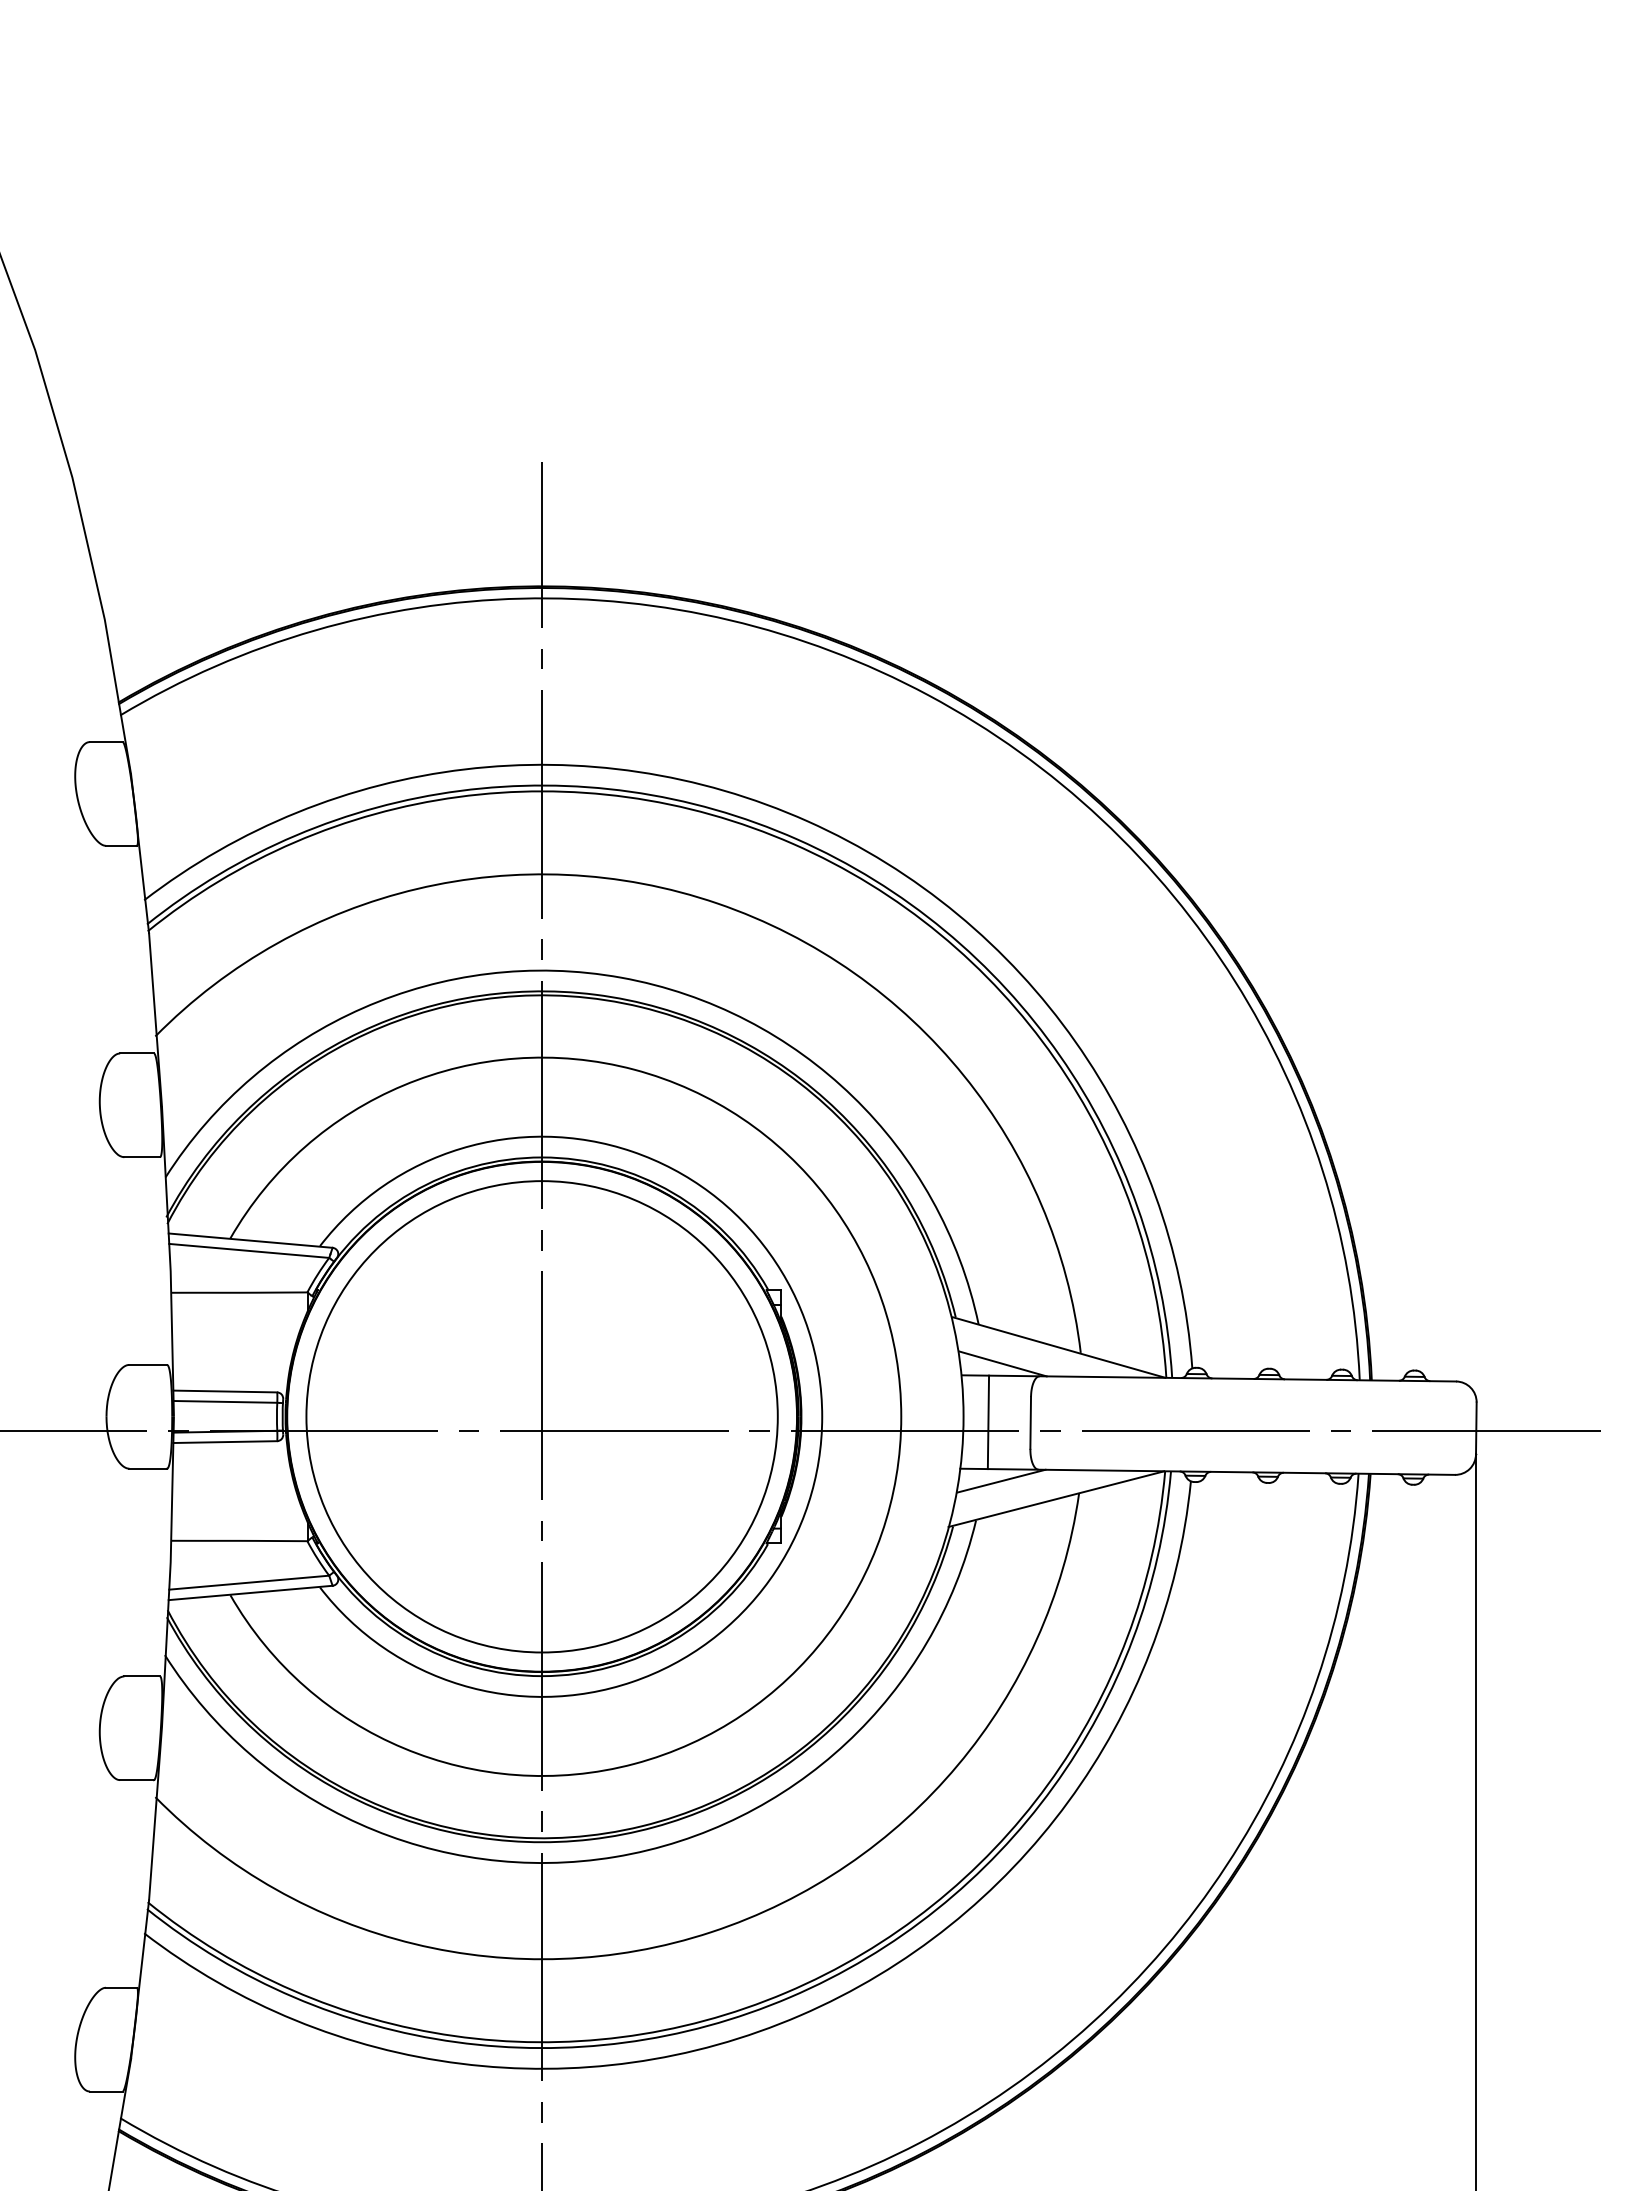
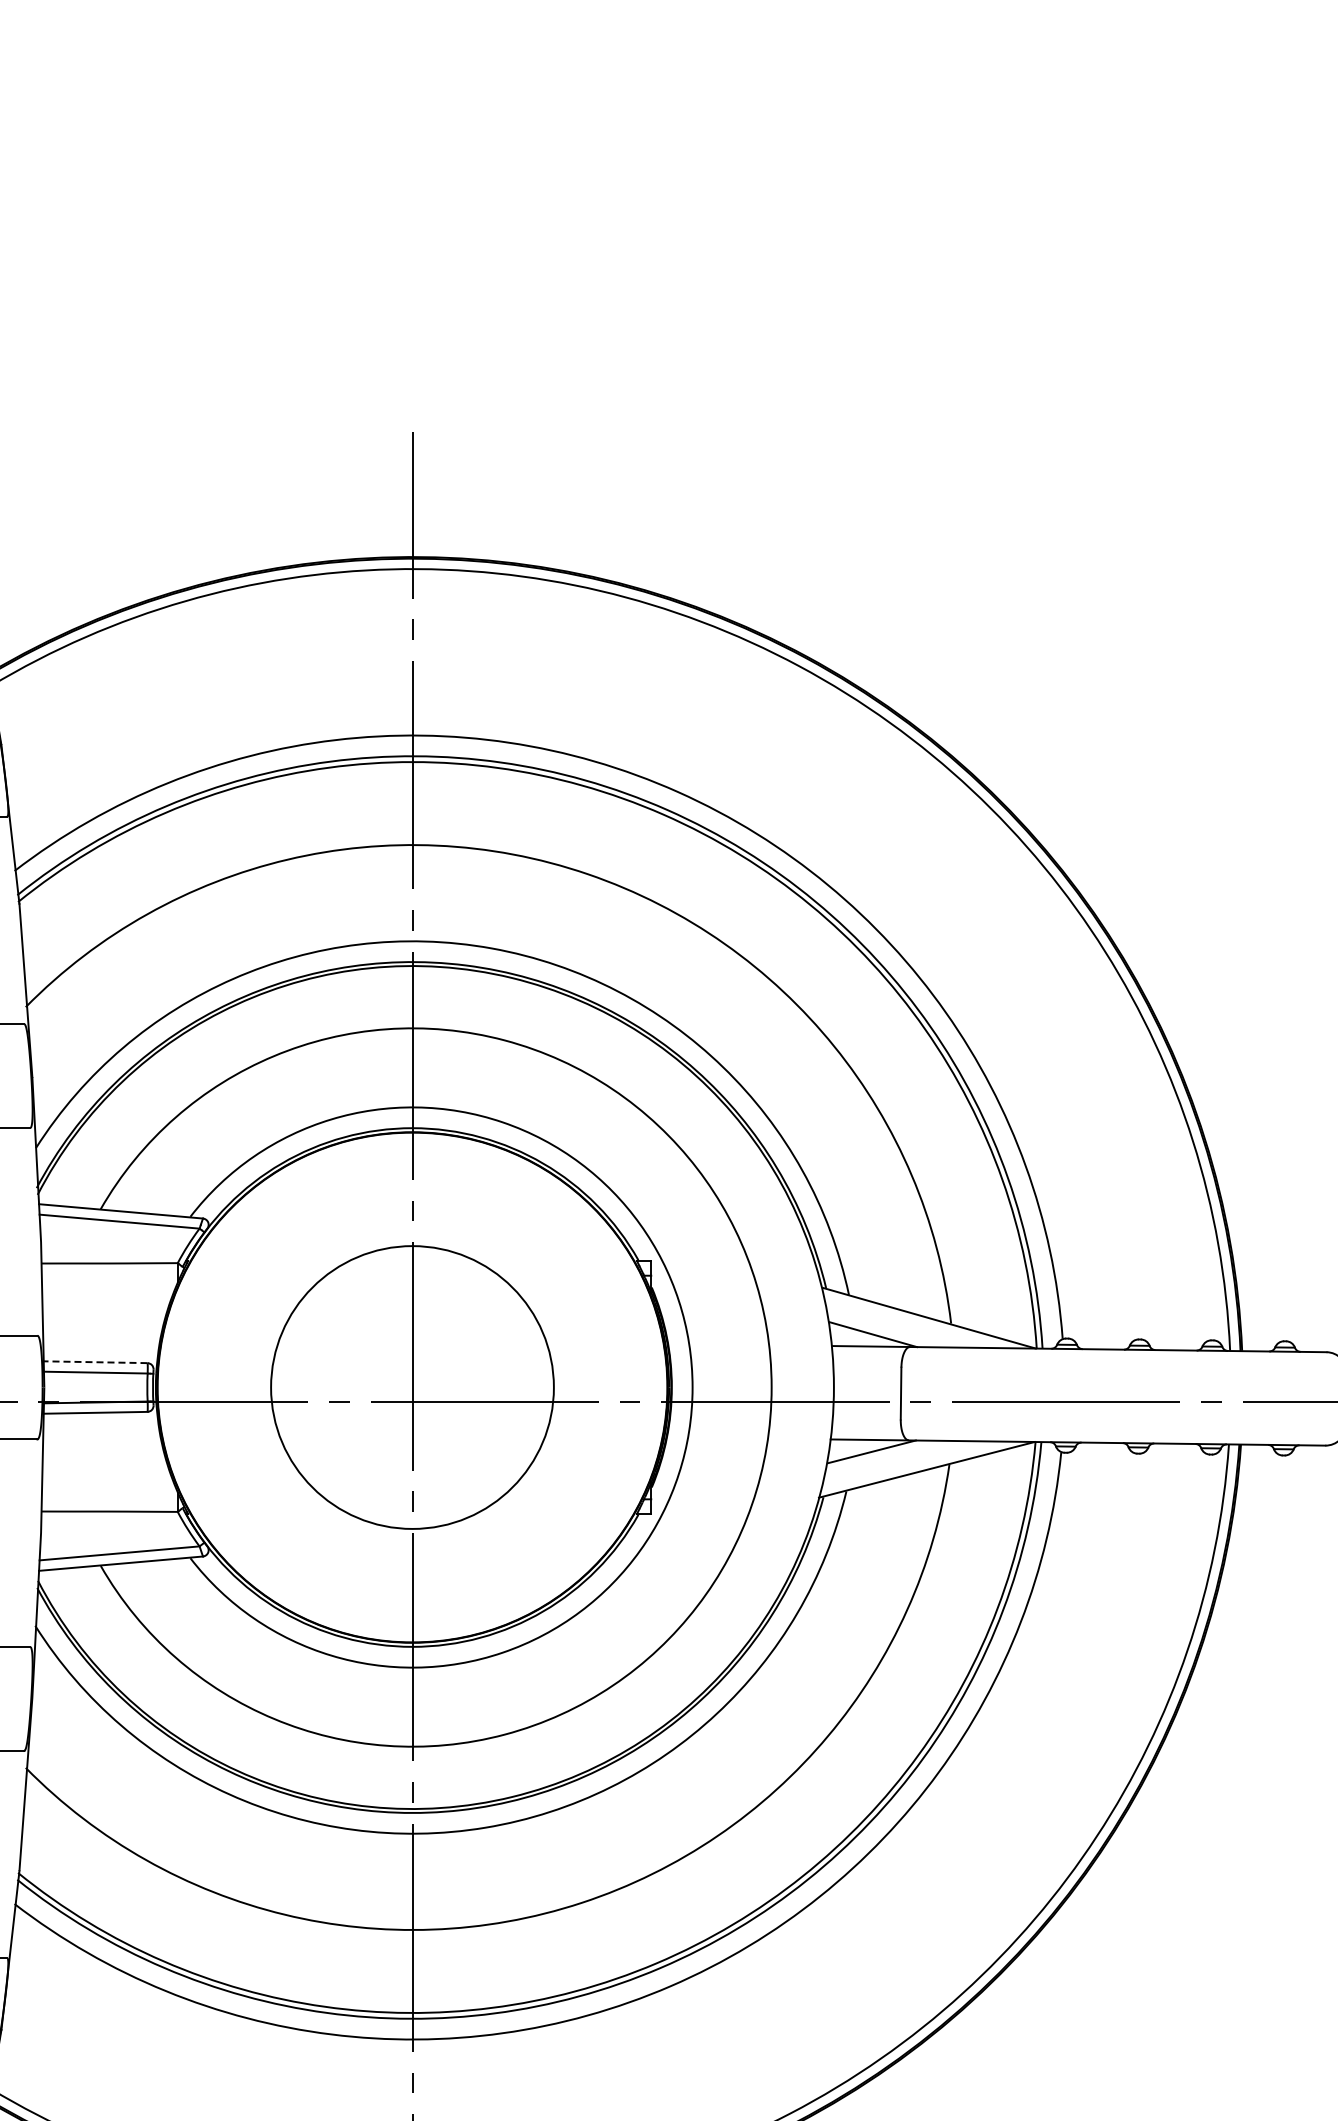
line: (225, 1391) -> (95, 1362), solid -> dashed
circle: (541, 1416) -> (411, 1387), size x0.6
line: (988, 1422) -> (858, 1393), removed

